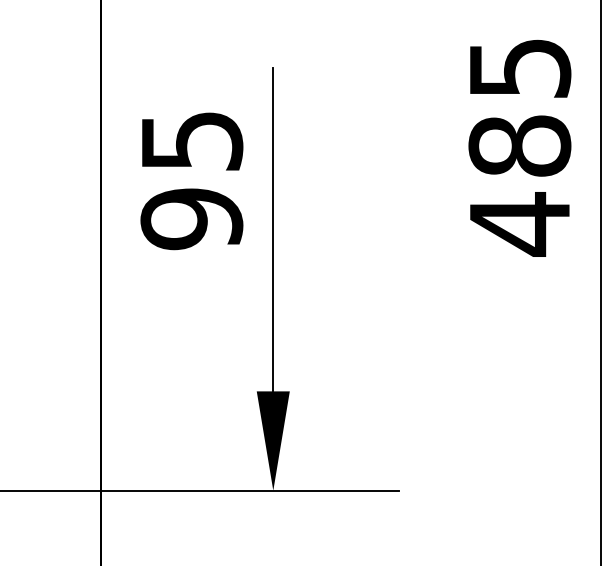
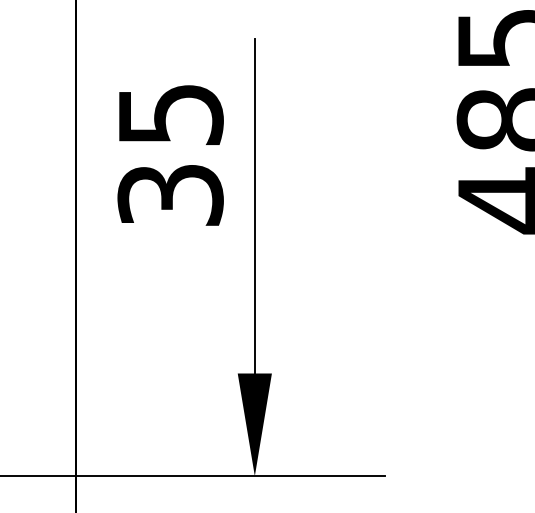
text: (191, 219) -> (170, 195), 95 -> 35

